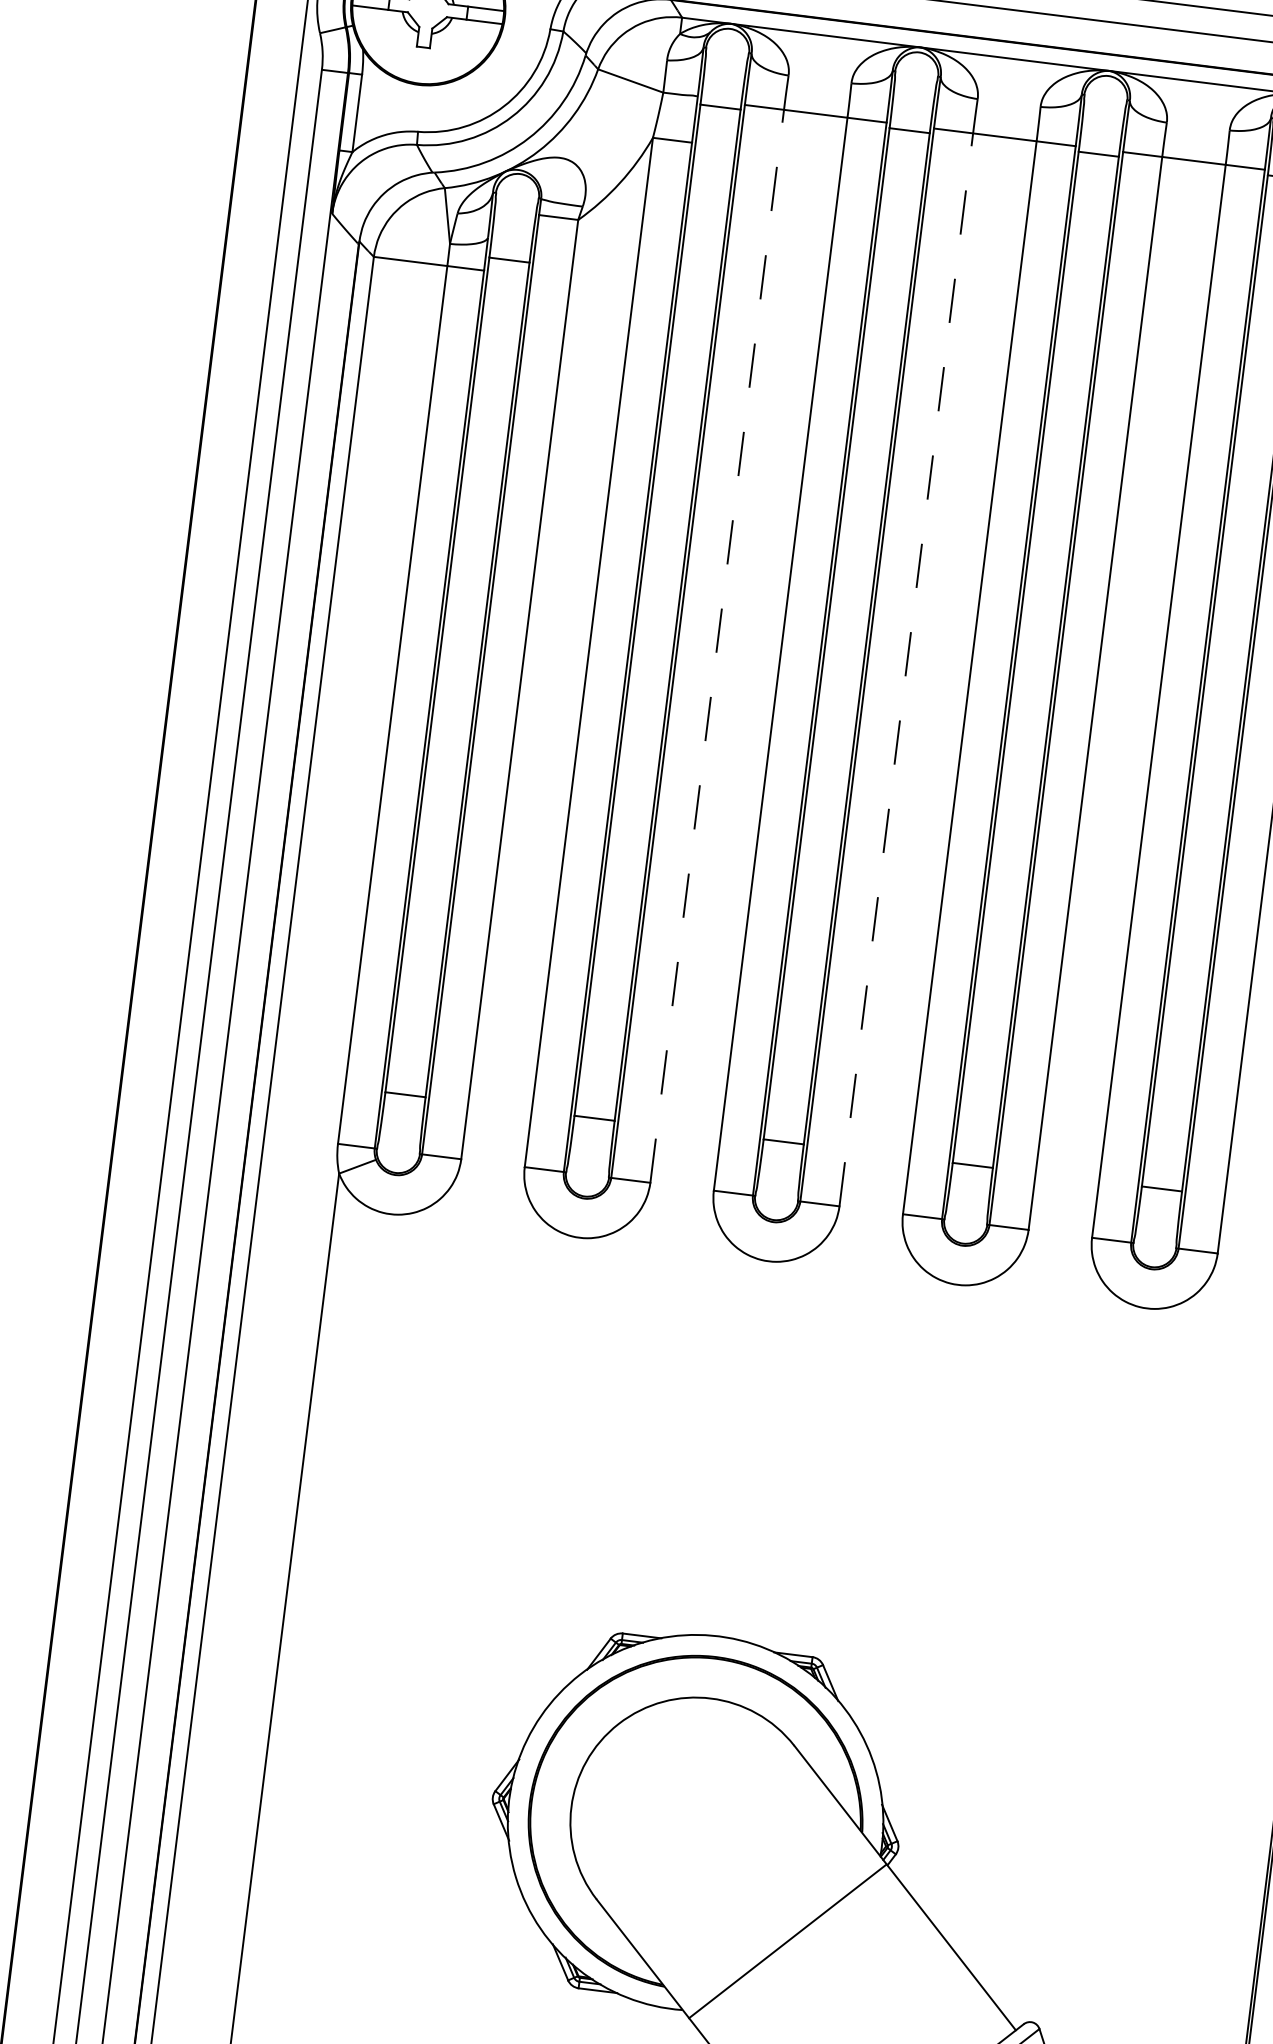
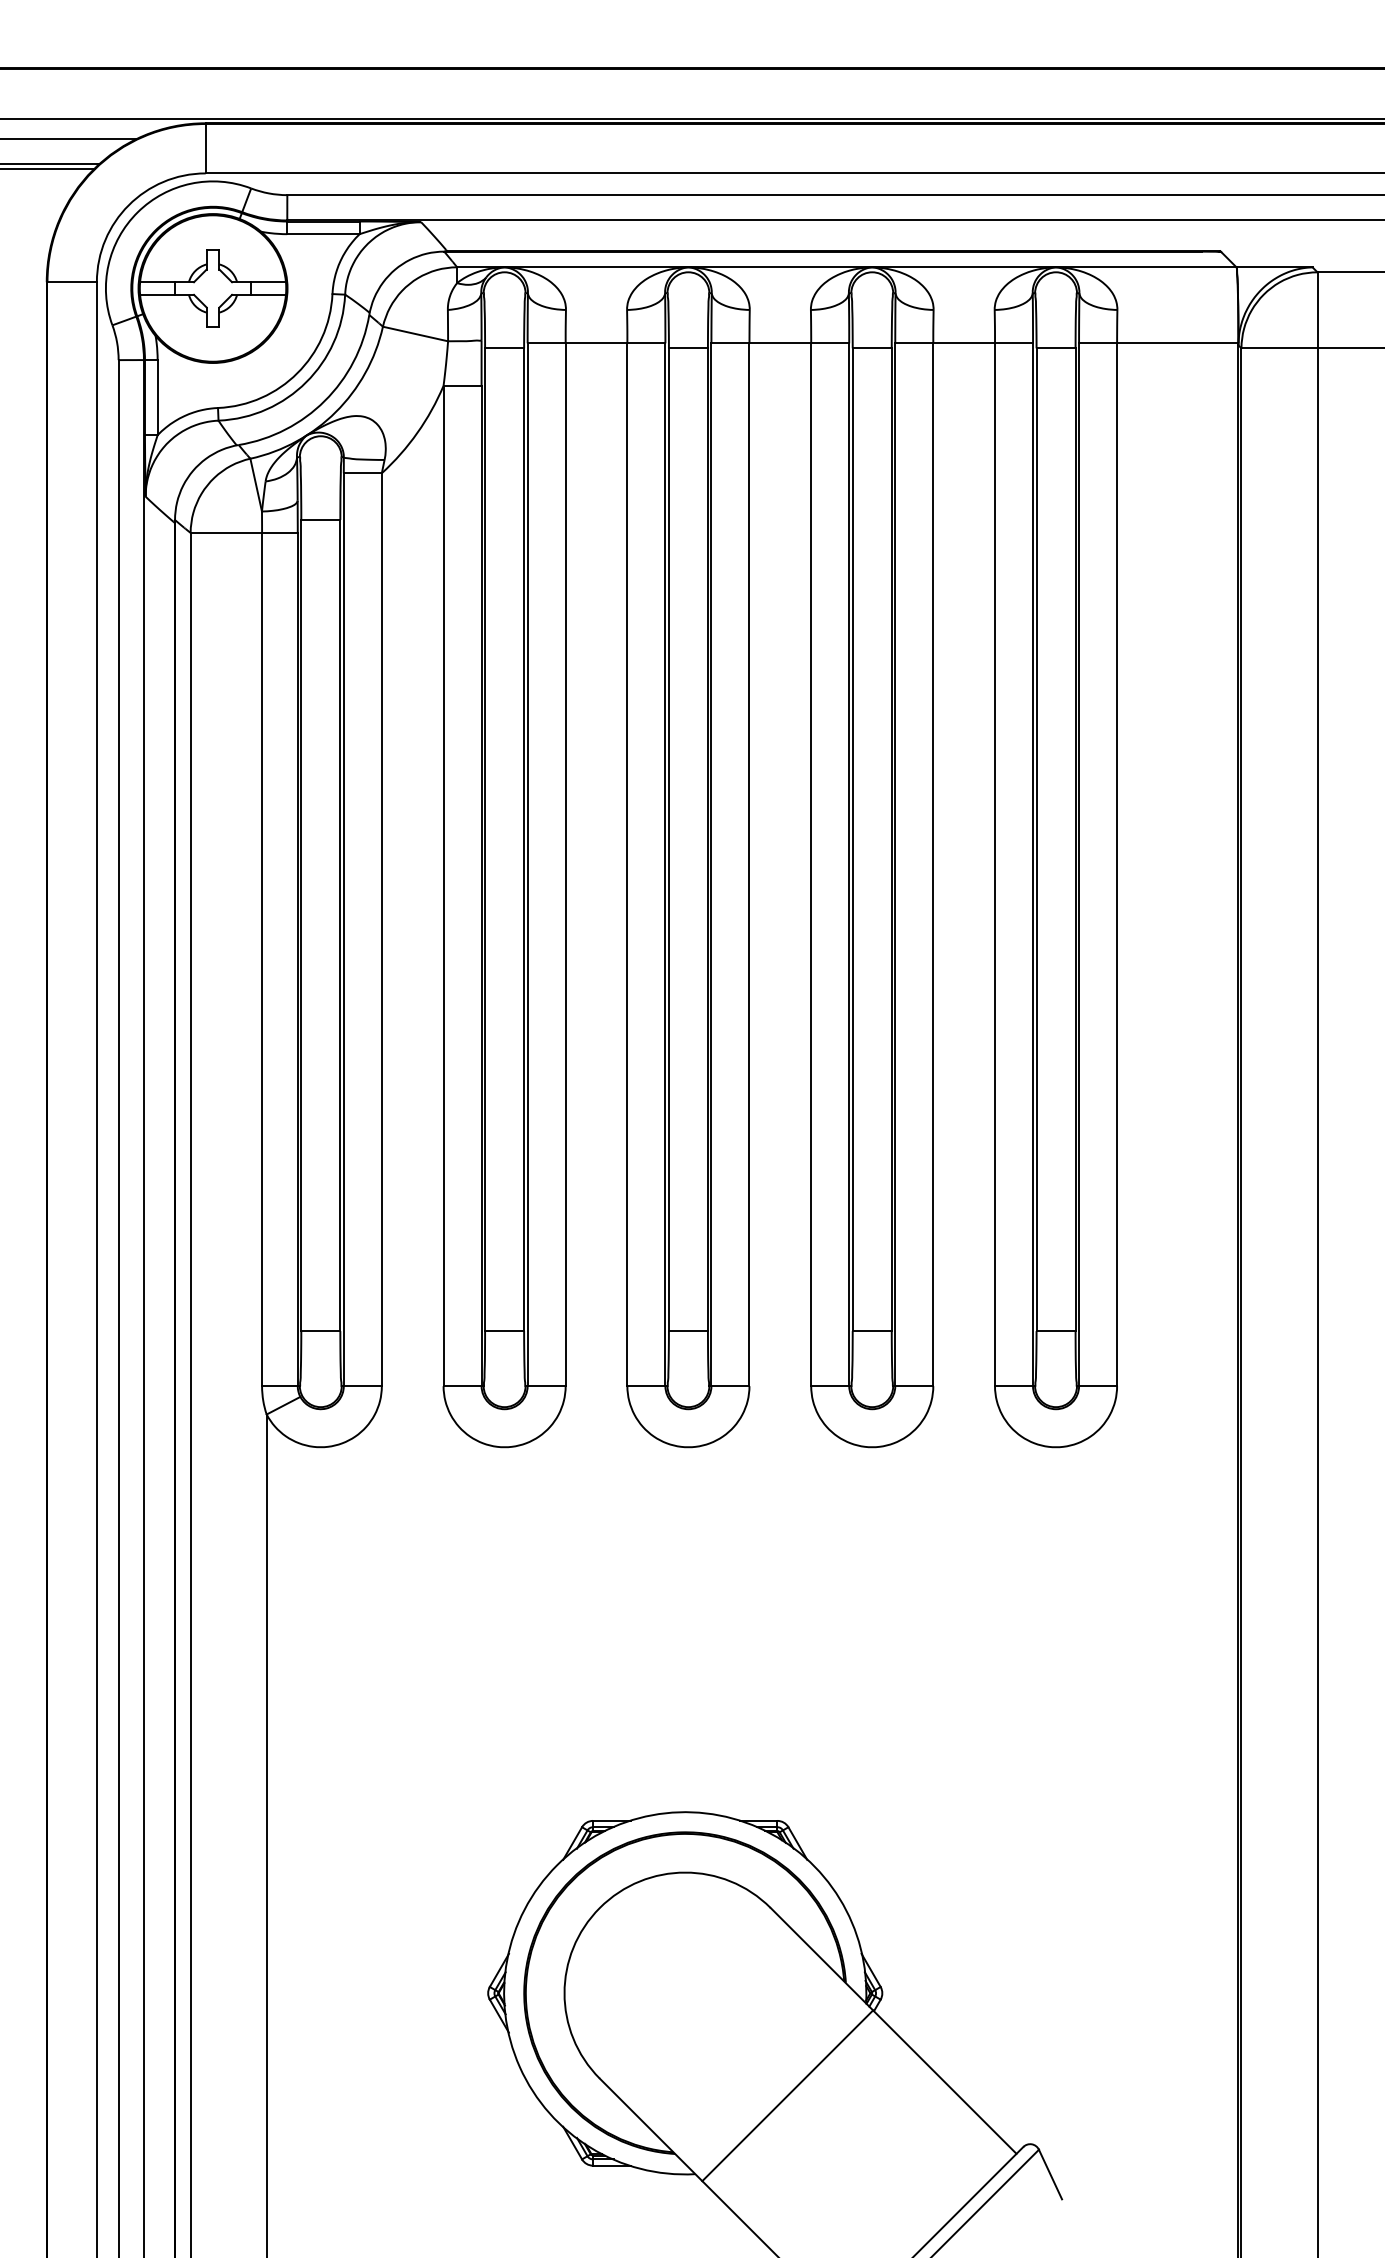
line: (717, 646) -> (565, 864), dashed -> solid
line: (906, 669) -> (749, 864), dashed -> solid

